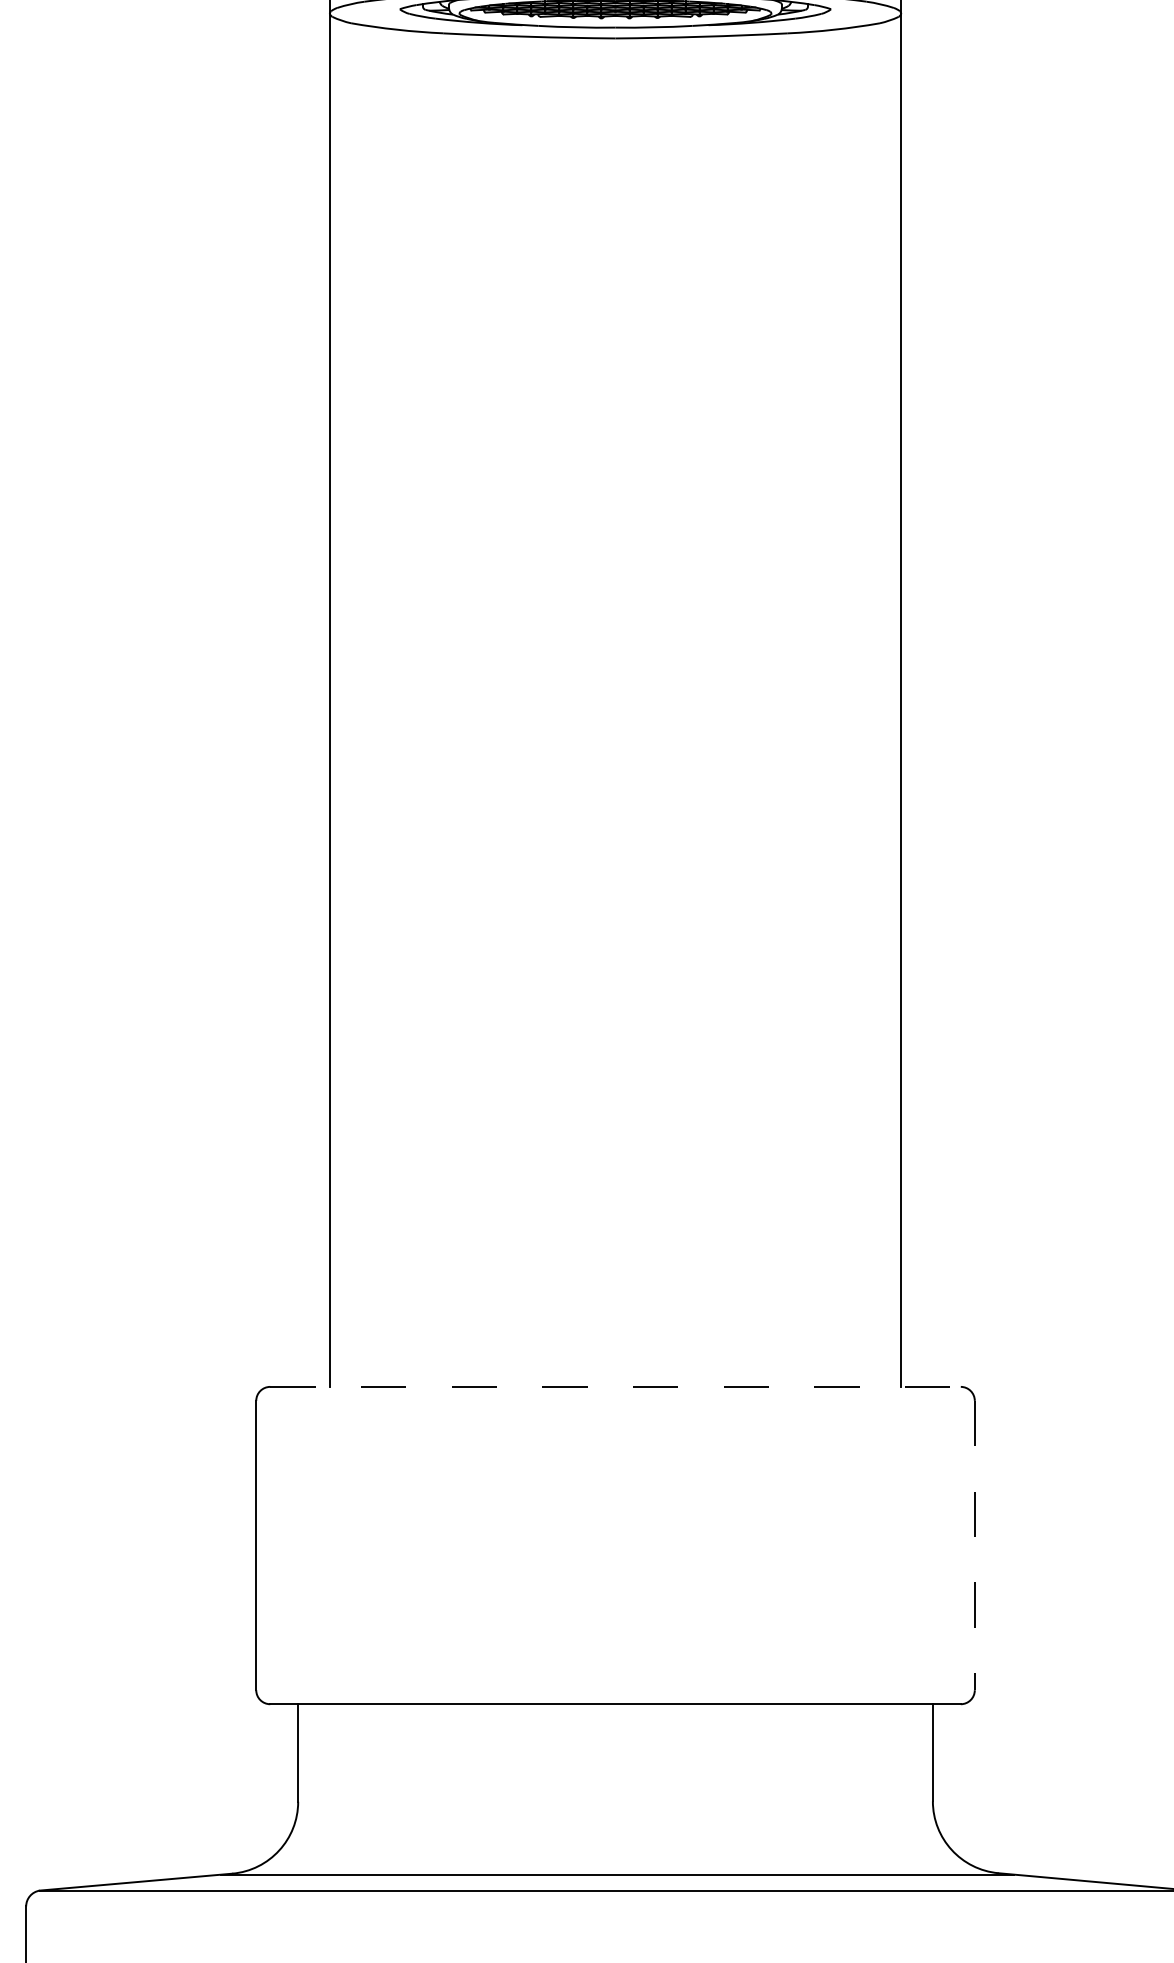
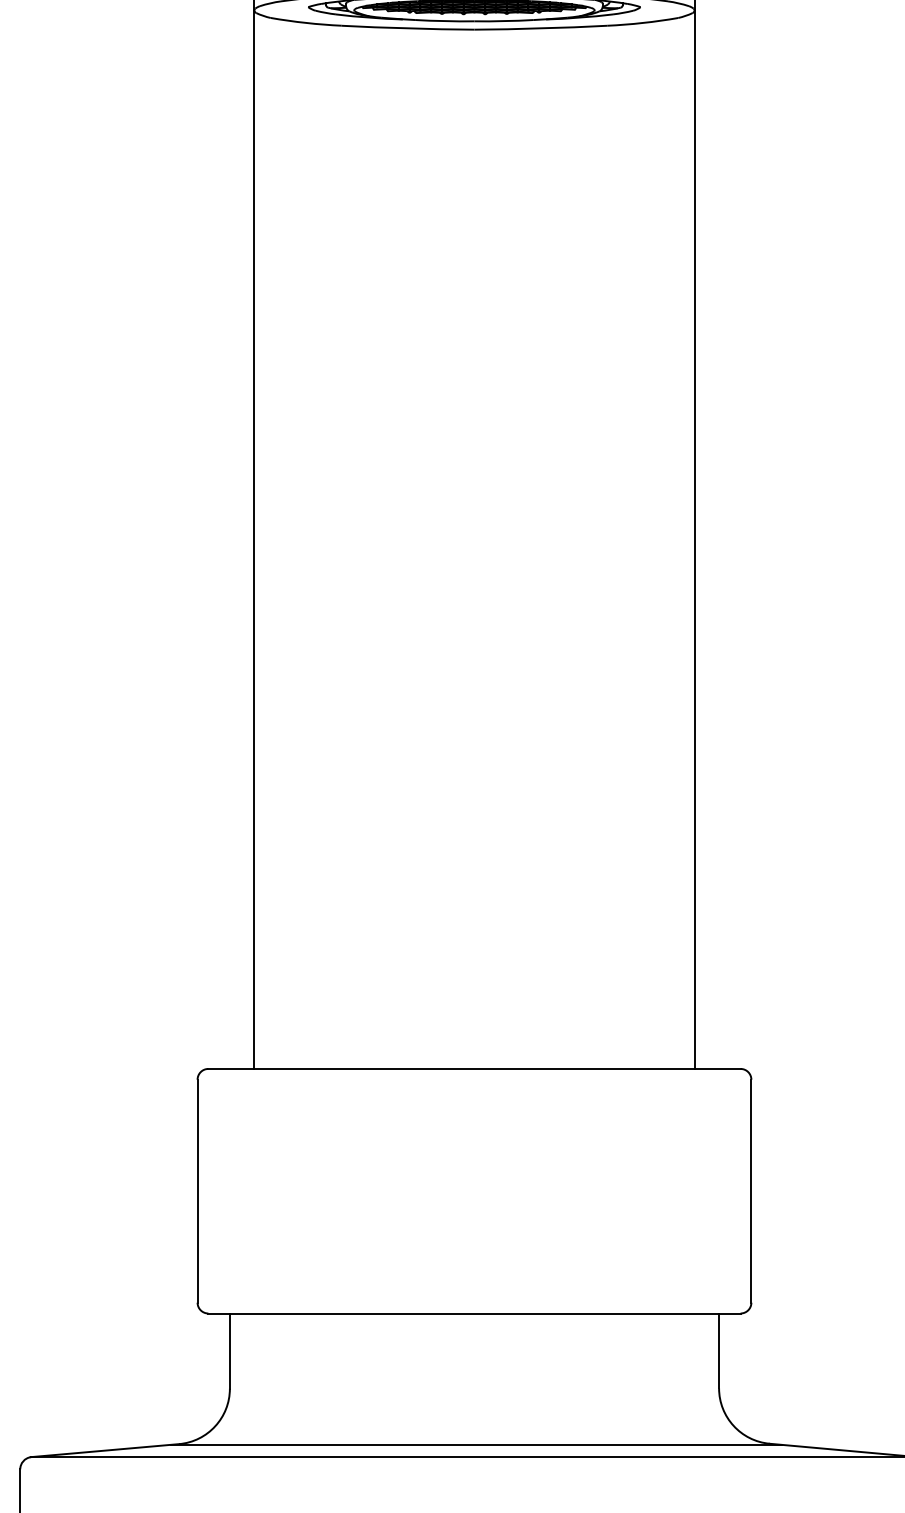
line: (615, 1386) -> (474, 1068), dashed -> solid
line: (974, 1545) -> (751, 1191), dashed -> solid

